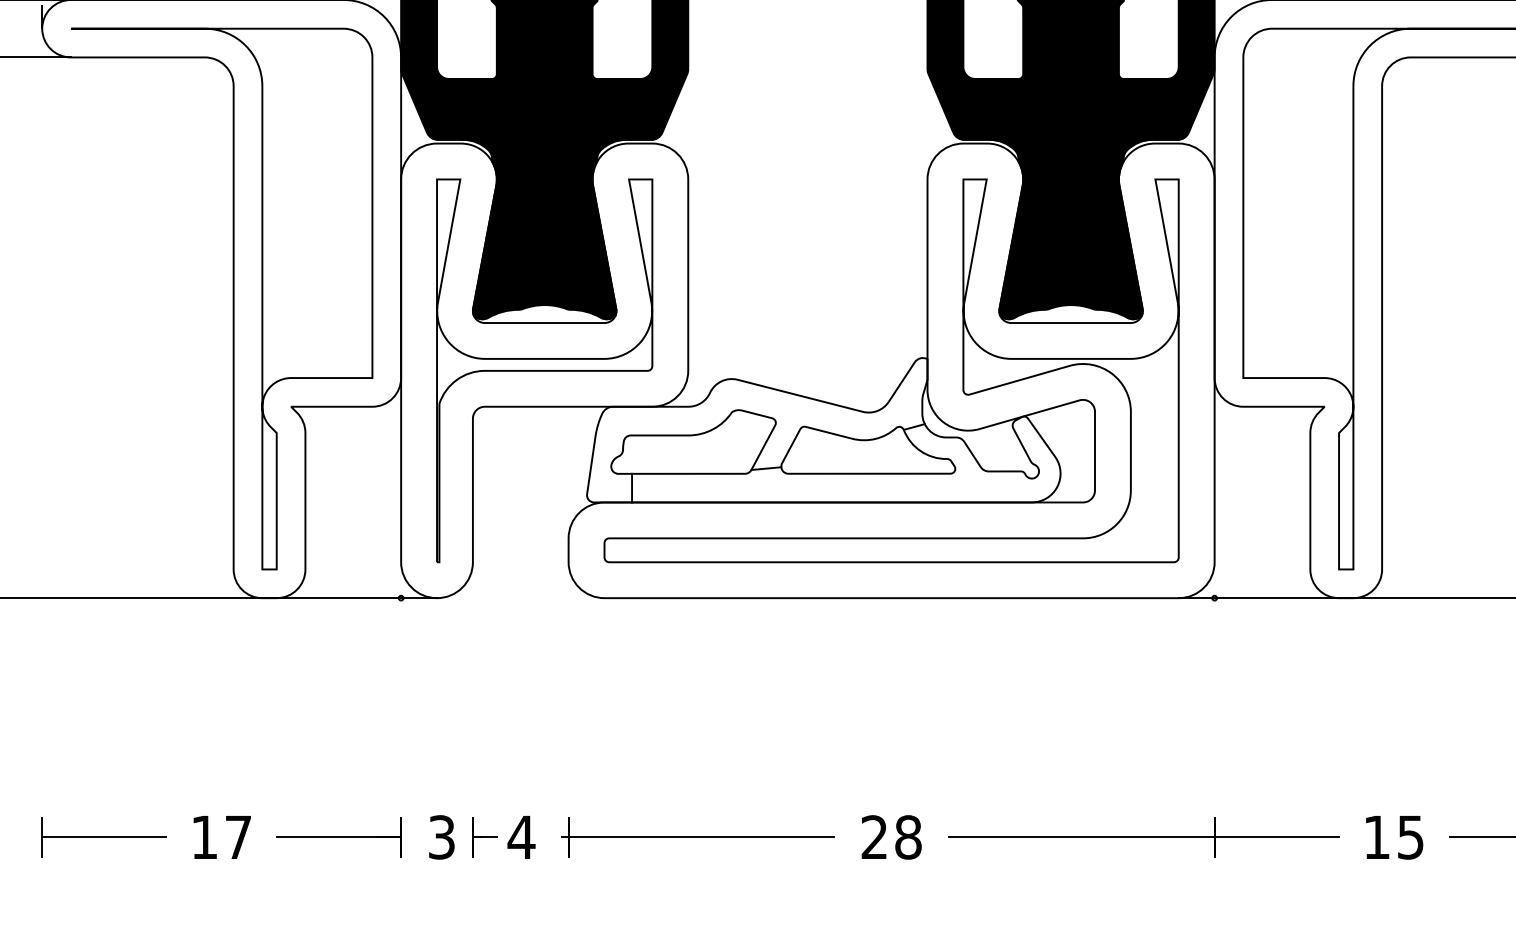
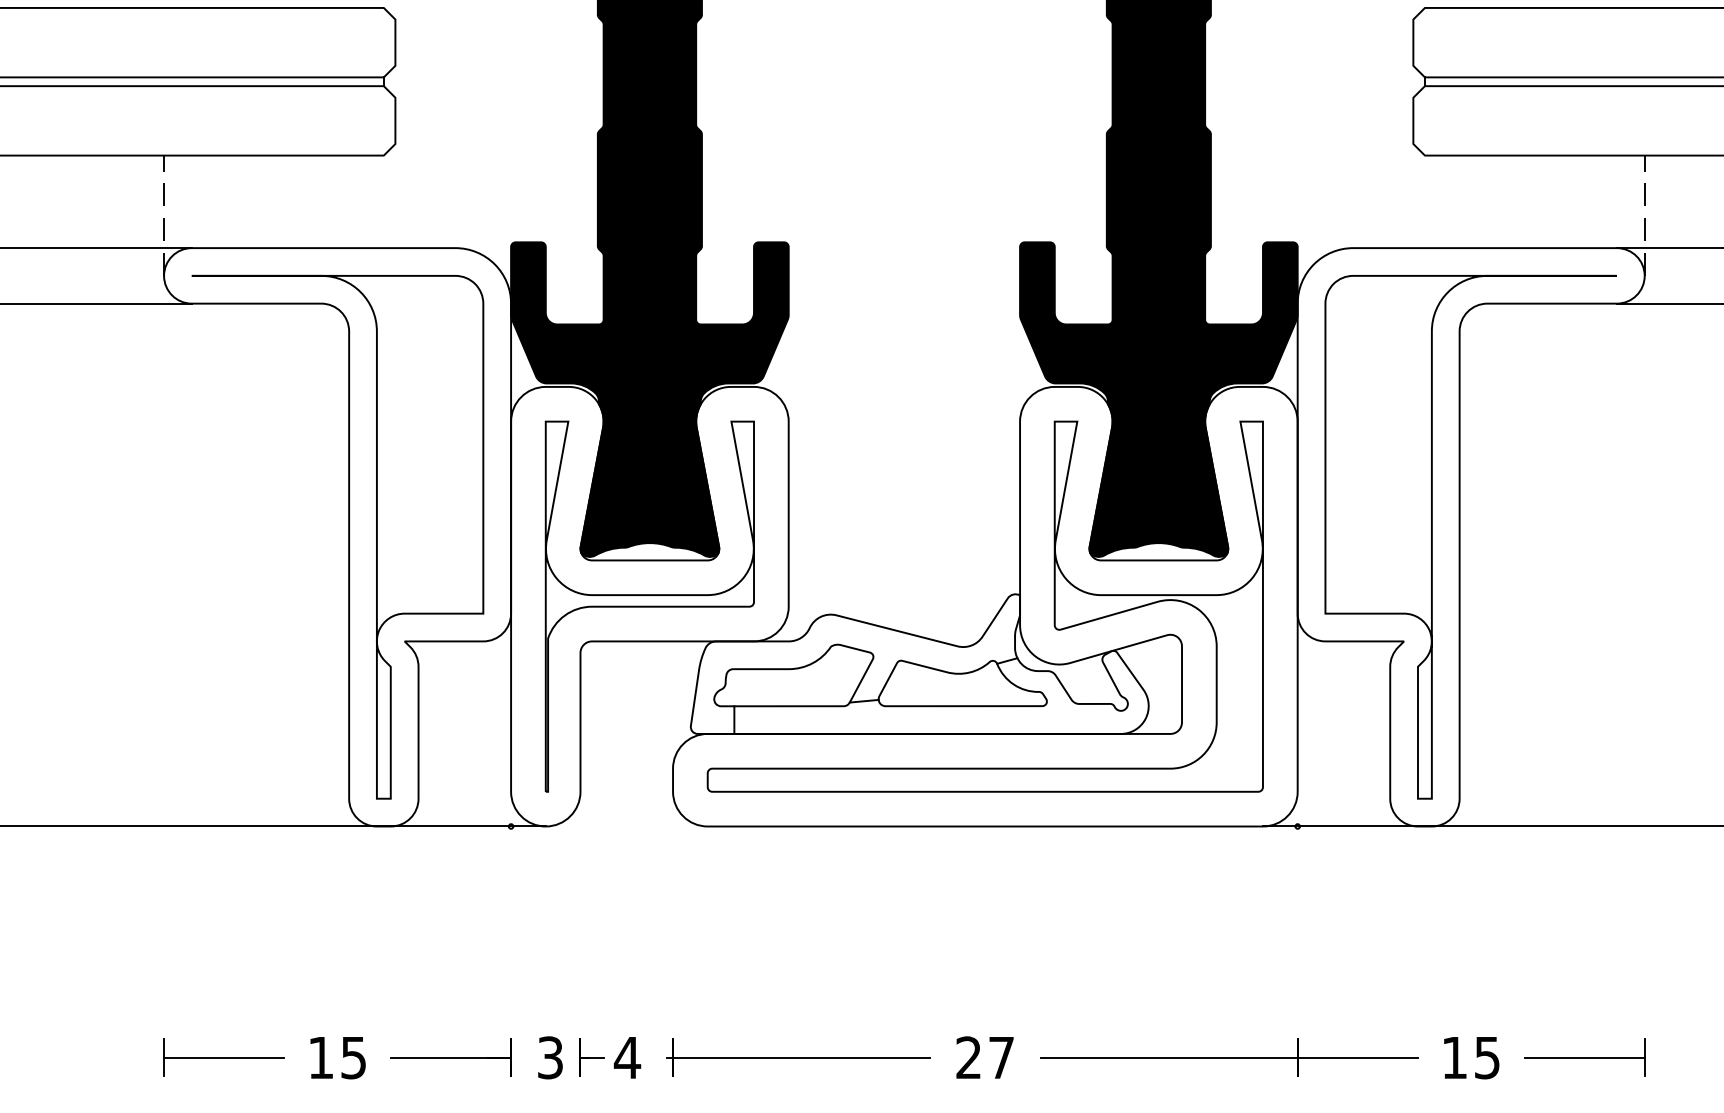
text: (908, 837) -> (1001, 1057), 28 -> 27
text: (238, 838) -> (353, 1058), 17 -> 15

